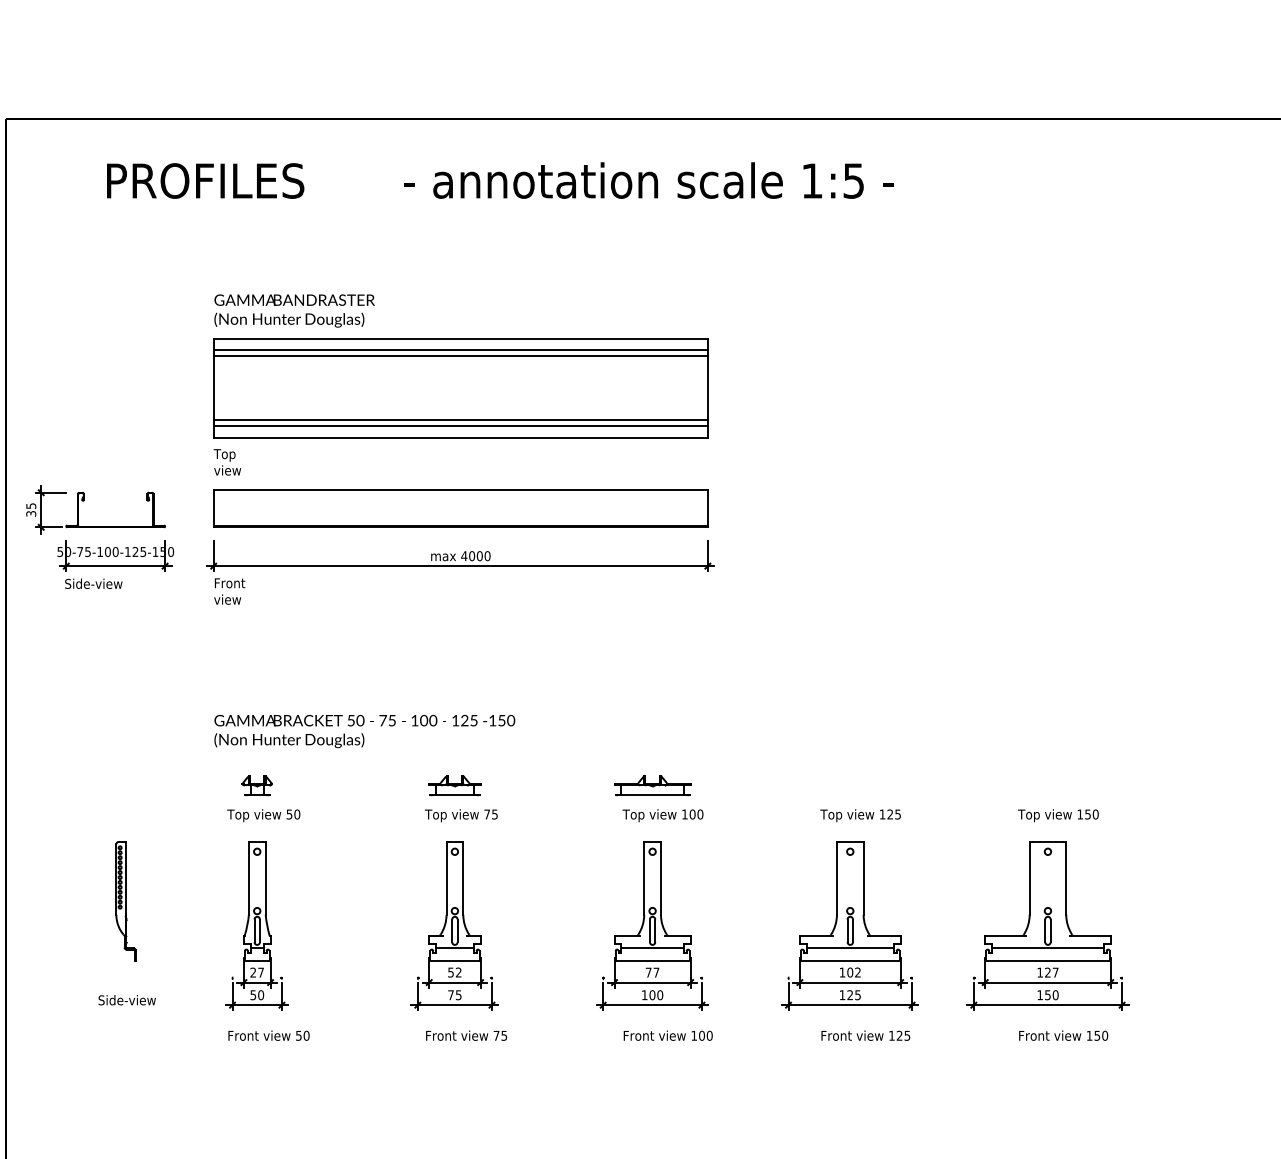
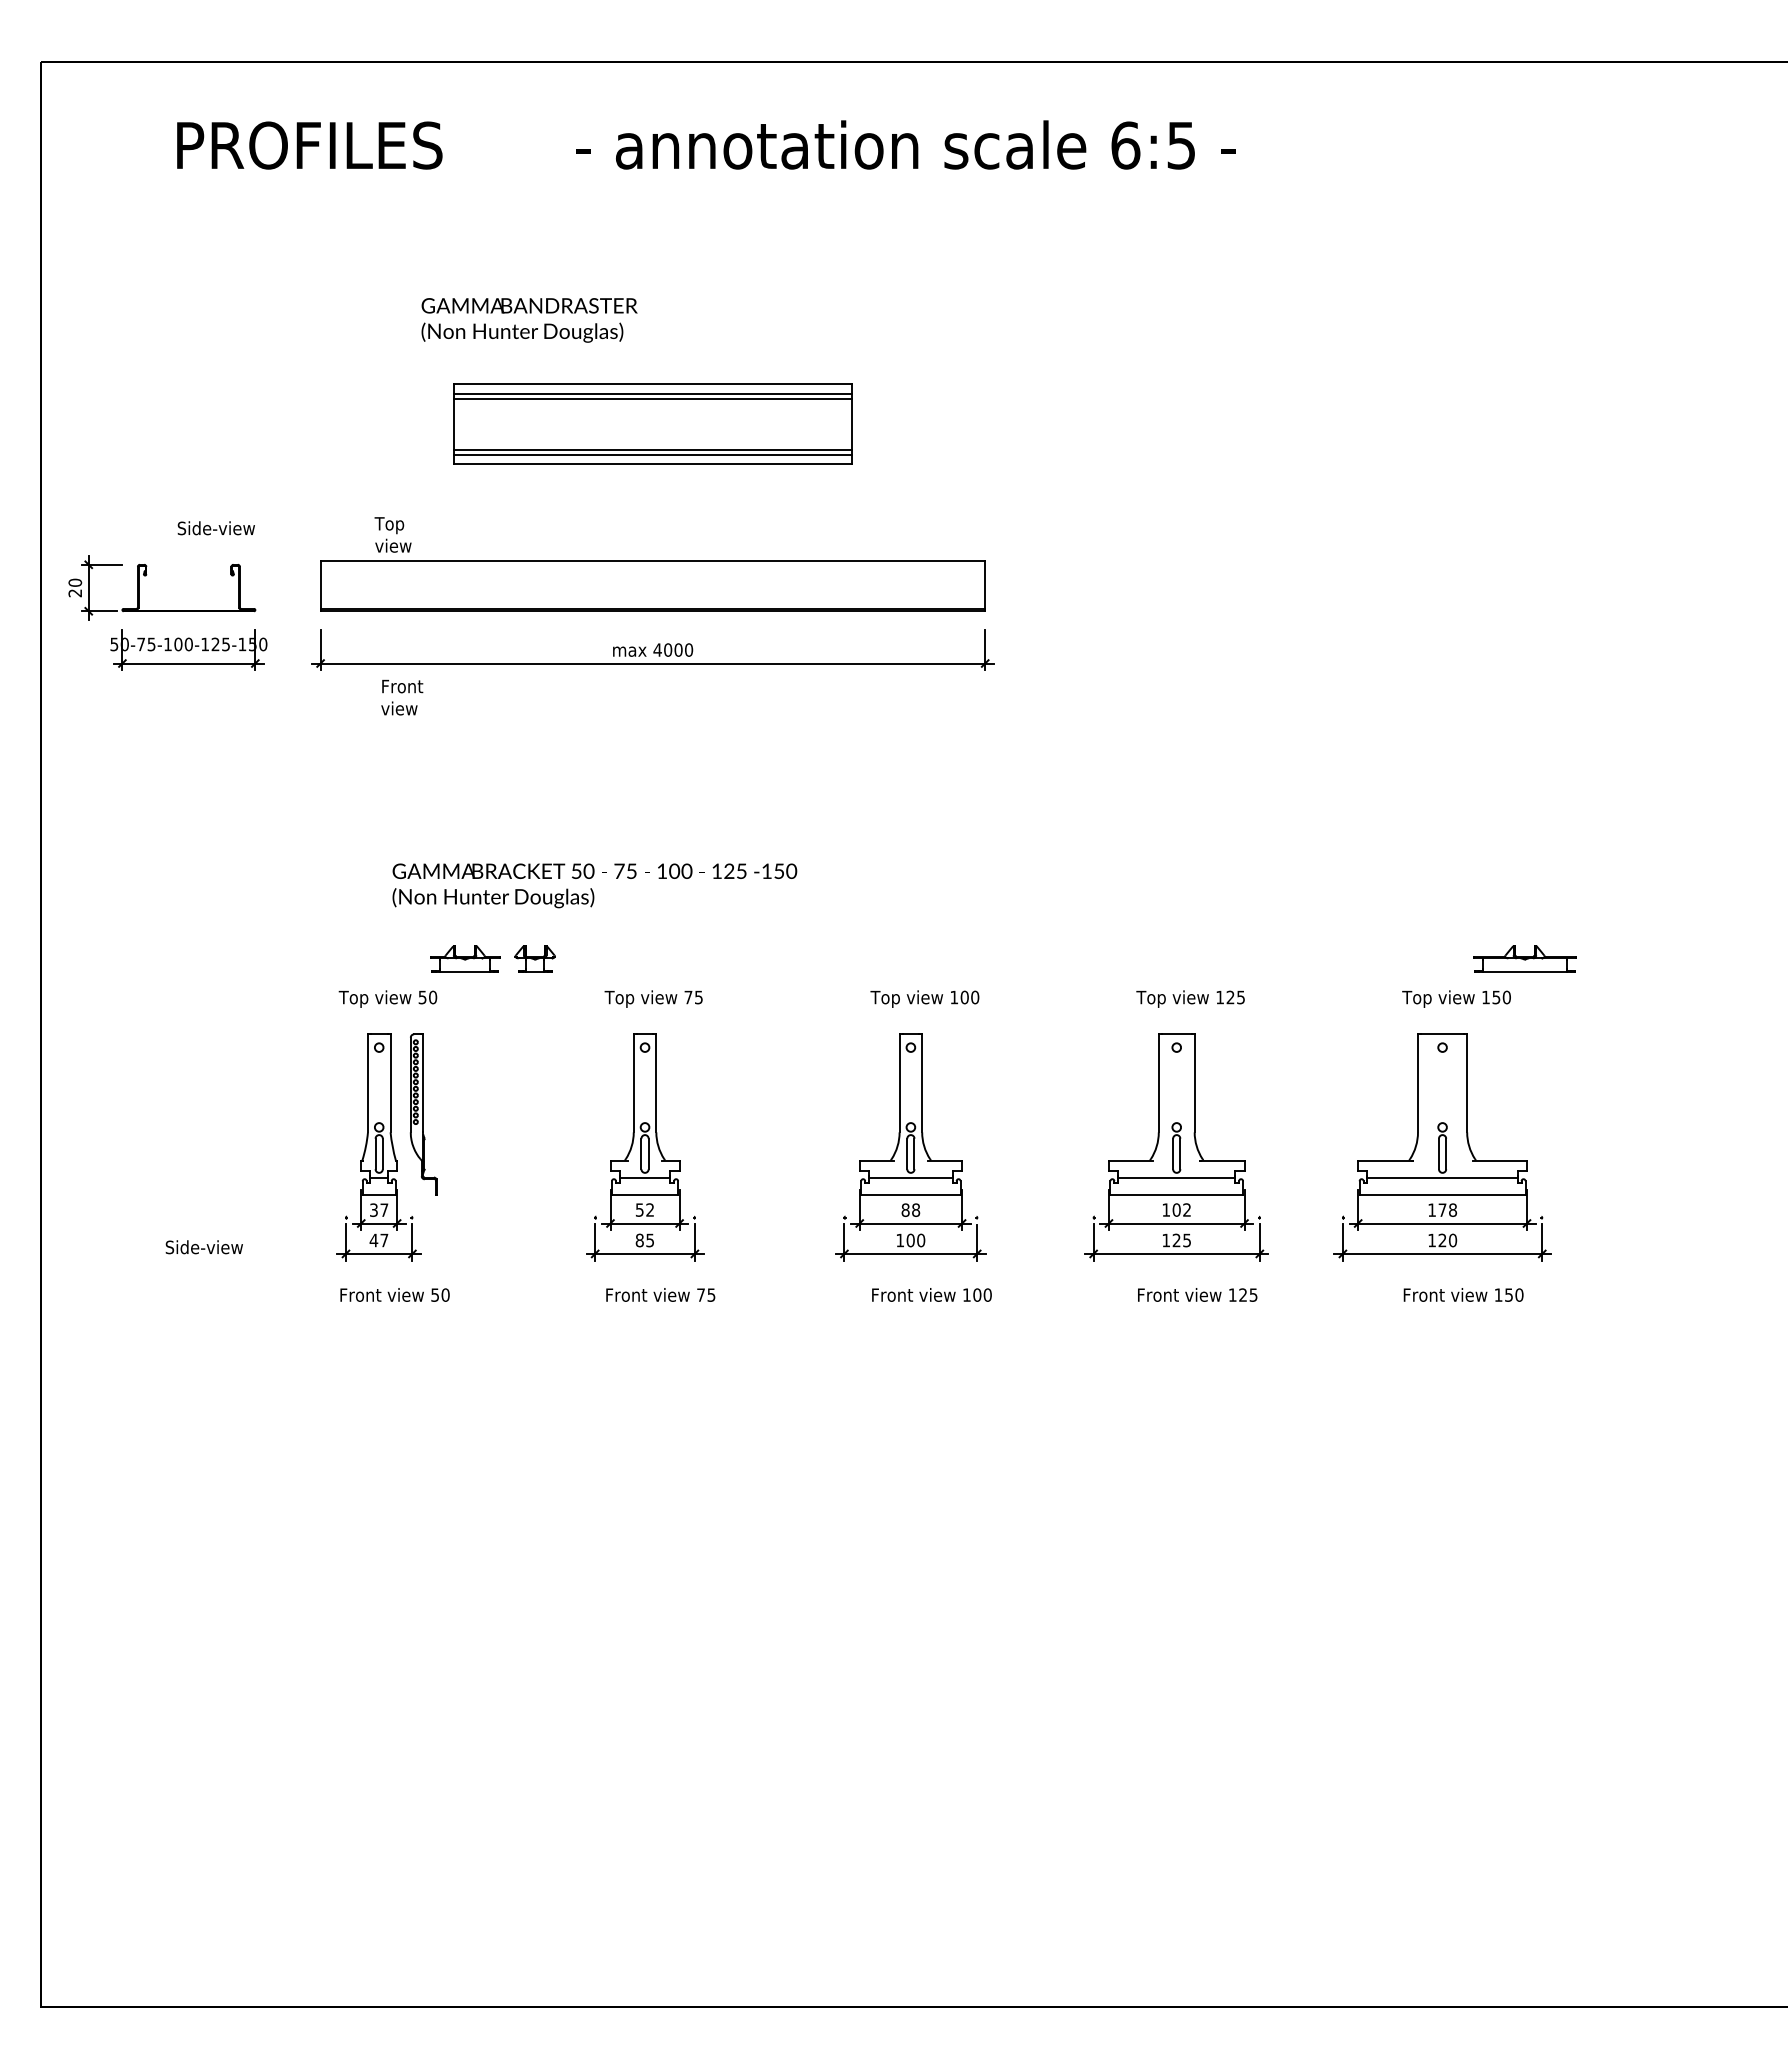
text: (812, 180) -> (1125, 145), 1:5 -> 6:5
text: (294, 311) -> (529, 320), moved
part: (460, 388) -> (652, 424), size x0.6
text: (226, 462) -> (392, 534), moved
text: (31, 509) -> (75, 587), 35 -> 20
text: (93, 583) -> (215, 528), moved
text: (229, 591) -> (402, 697), moved
text: (364, 731) -> (594, 885), moved
part: (256, 785) -> (534, 958), moved
part: (455, 785) -> (465, 958), moved
part: (652, 785) -> (1524, 958), moved
part: (125, 901) -> (423, 1114), moved
text: (252, 972) -> (373, 1209), 27 -> 37
text: (652, 972) -> (910, 1209), 77 -> 88
text: (1051, 972) -> (1447, 1209), 127 -> 178
text: (256, 995) -> (378, 1240), 50 -> 47
text: (450, 995) -> (639, 1240), 75 -> 85
text: (1047, 995) -> (1442, 1240), 150 -> 120

